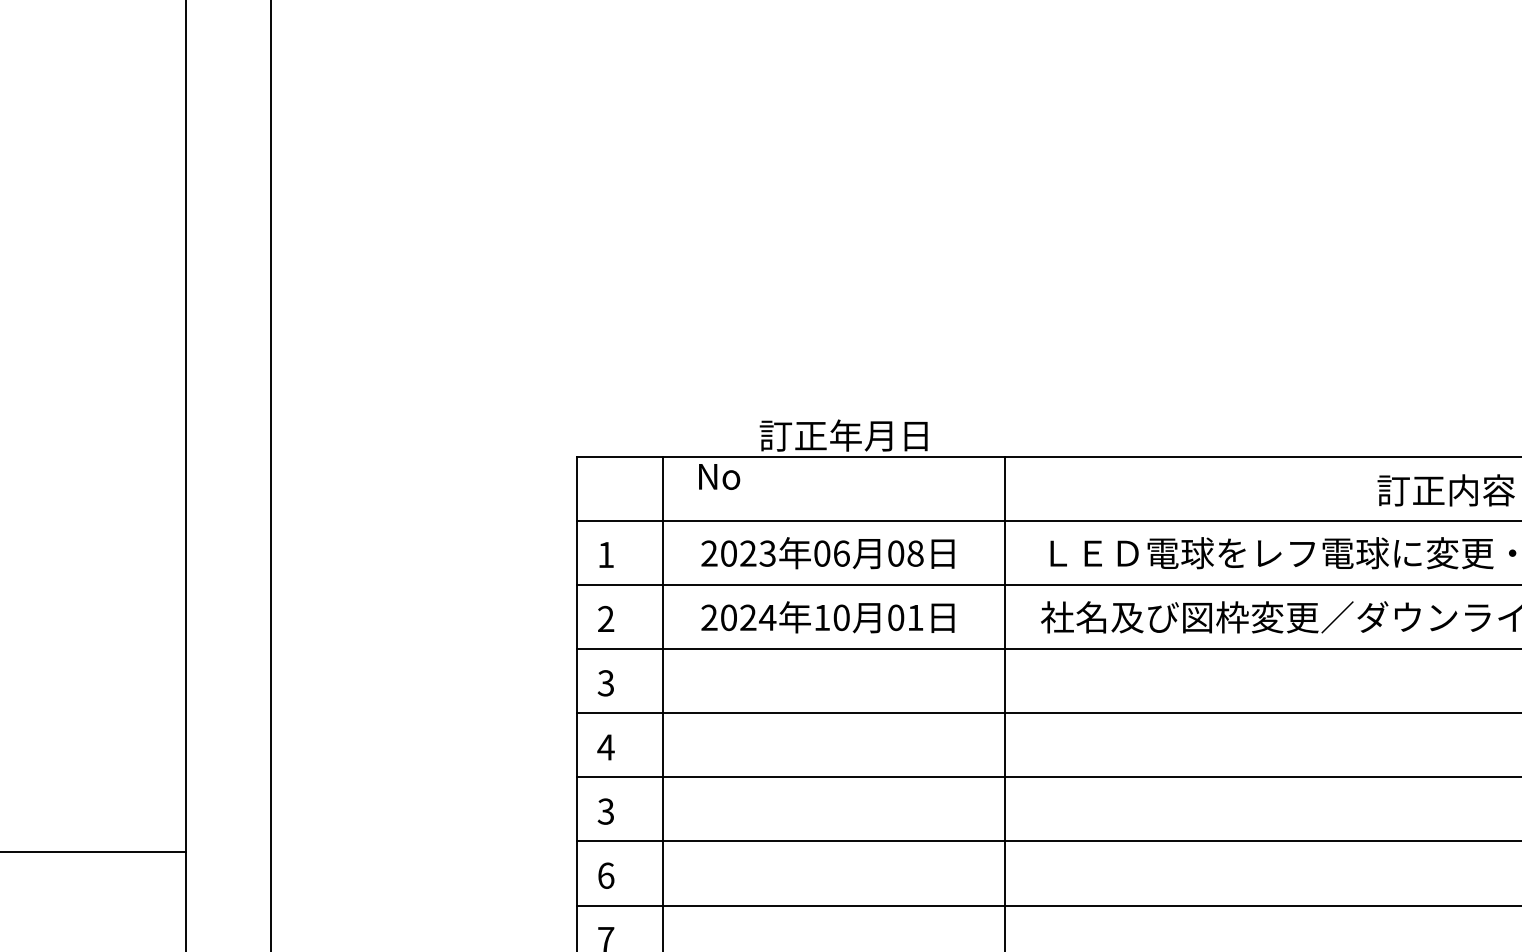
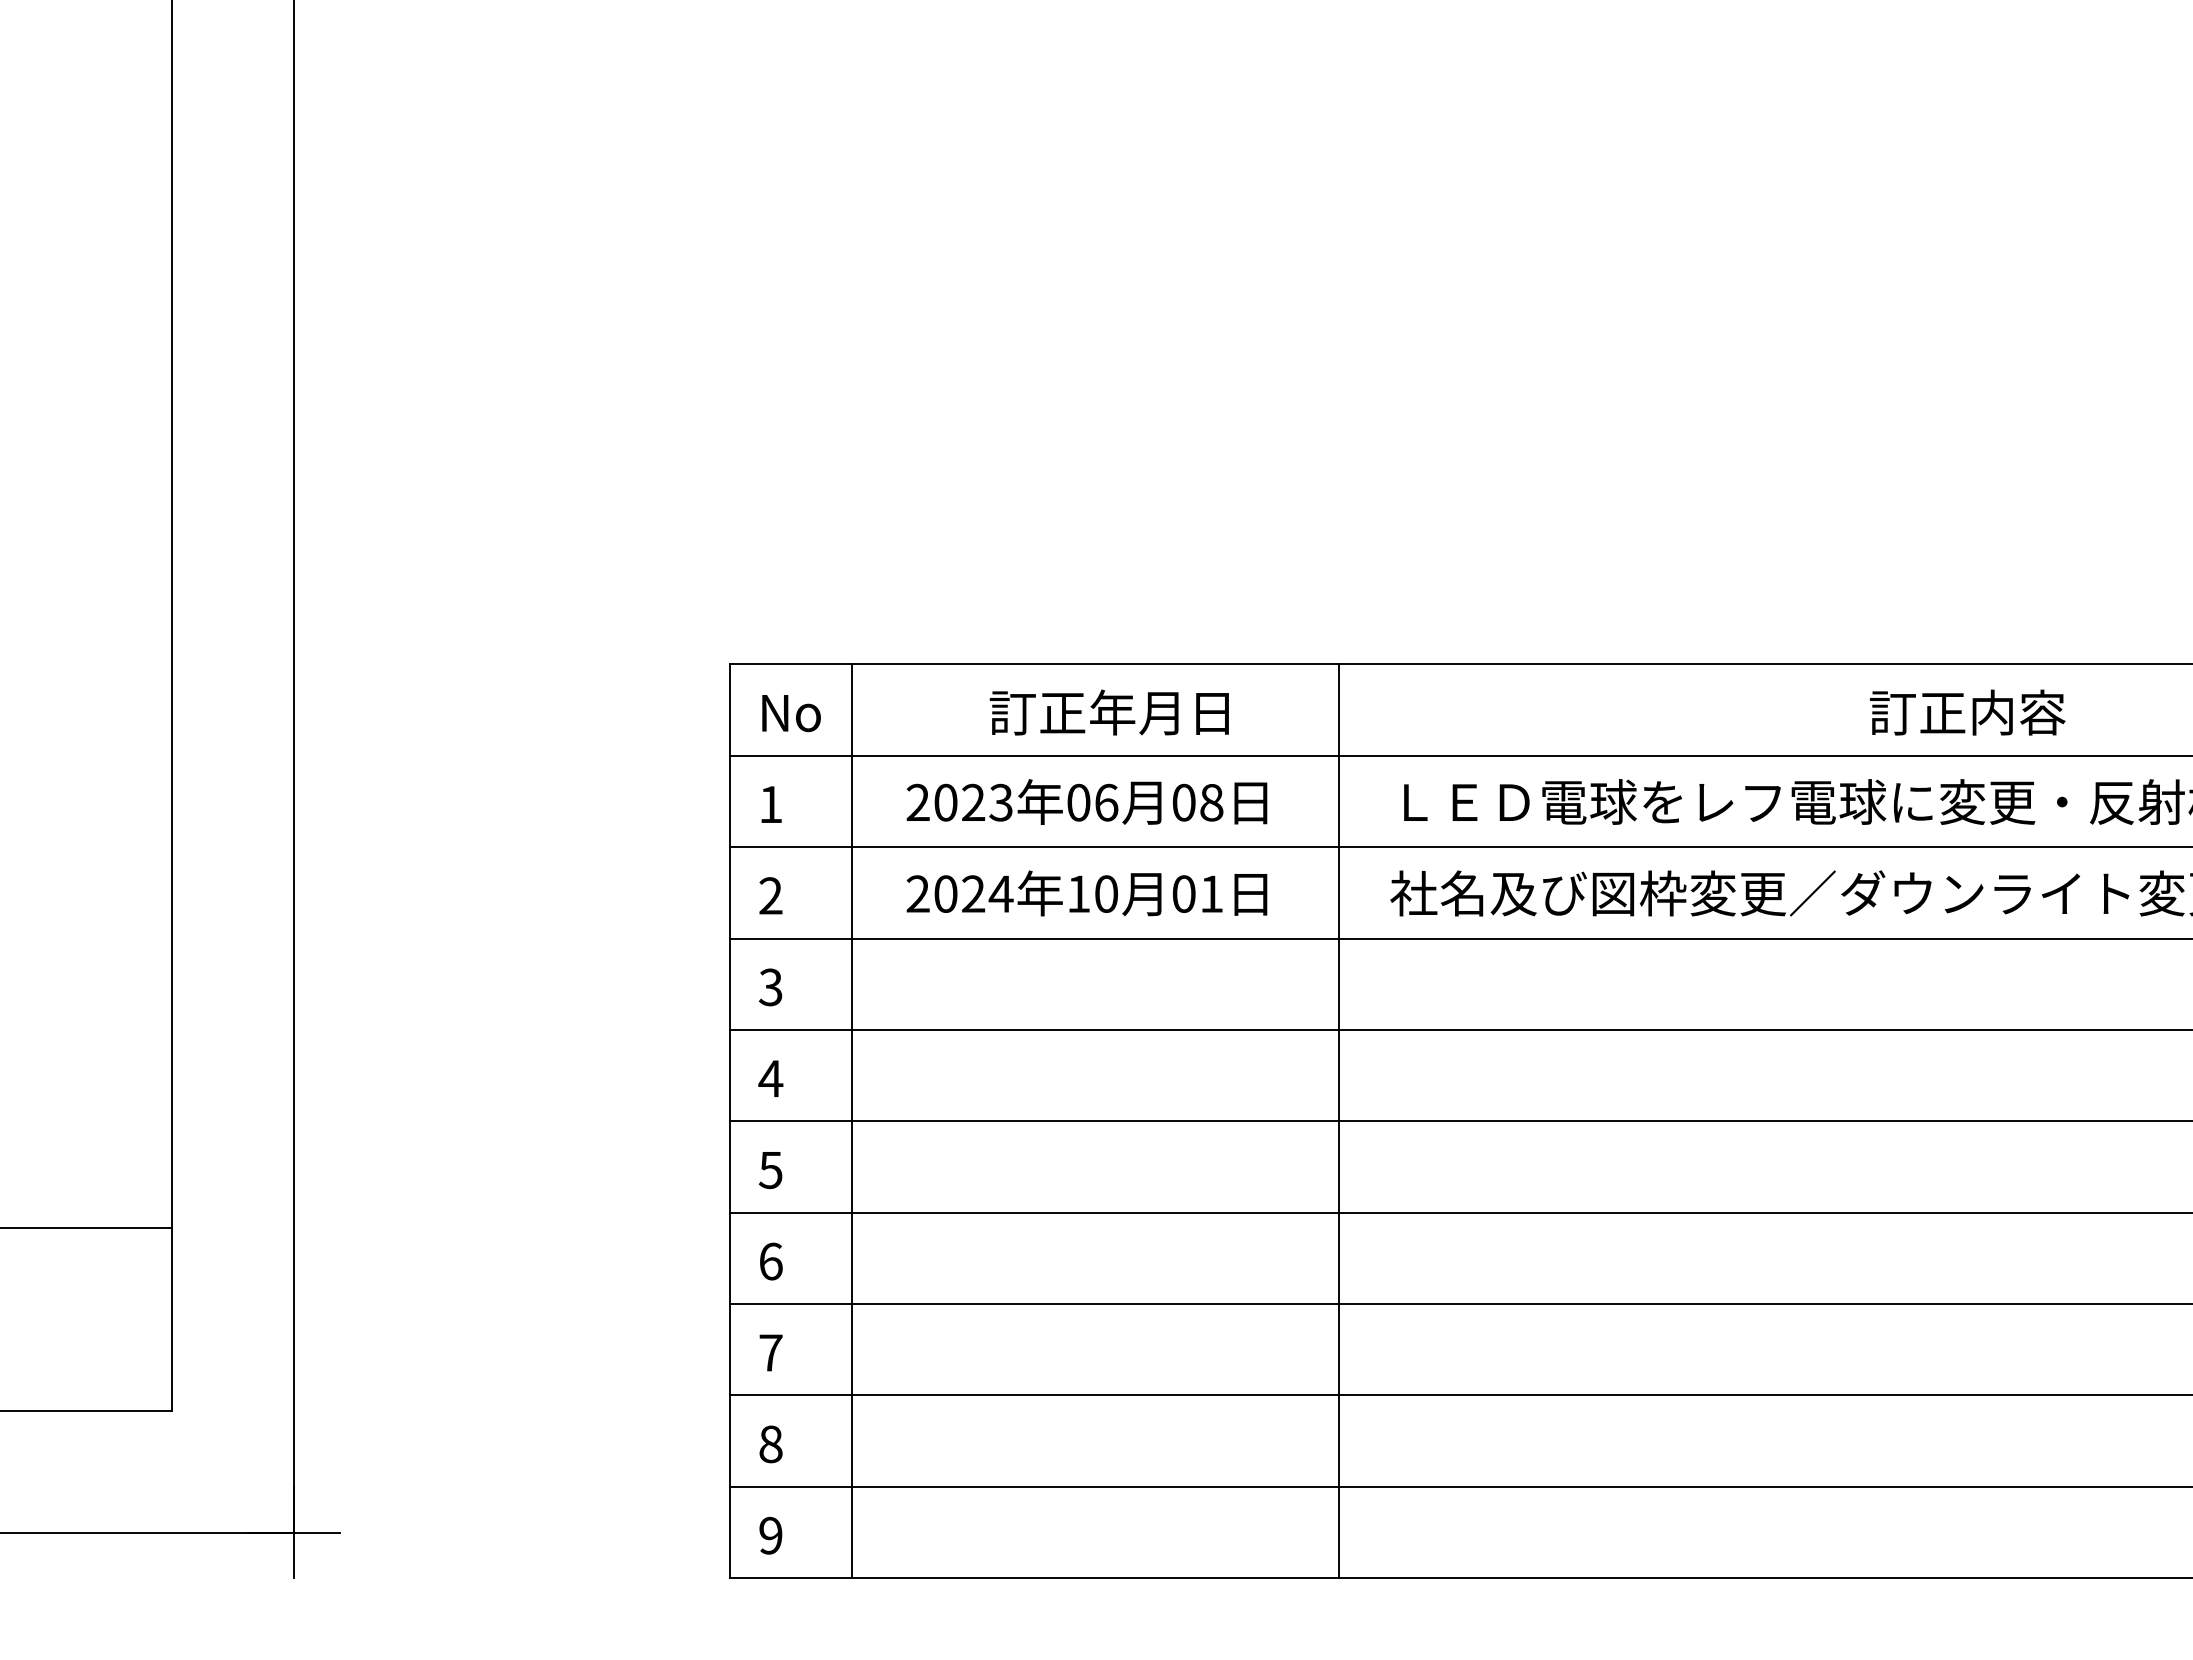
text: (843, 435) -> (1108, 712), moved
text: (719, 476) -> (791, 713), moved
text: (605, 811) -> (770, 1169), 3 -> 5

